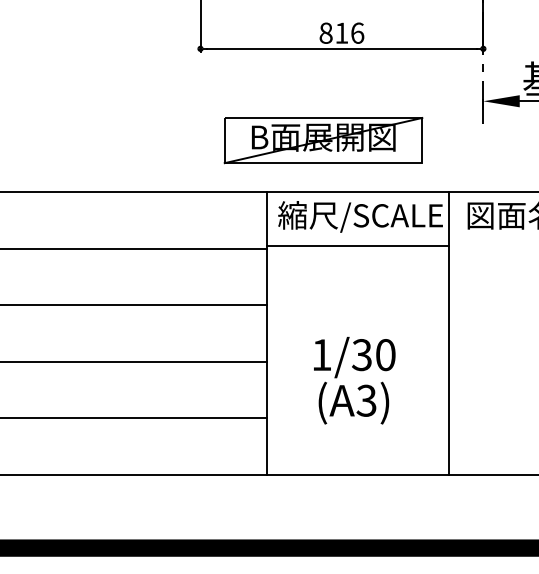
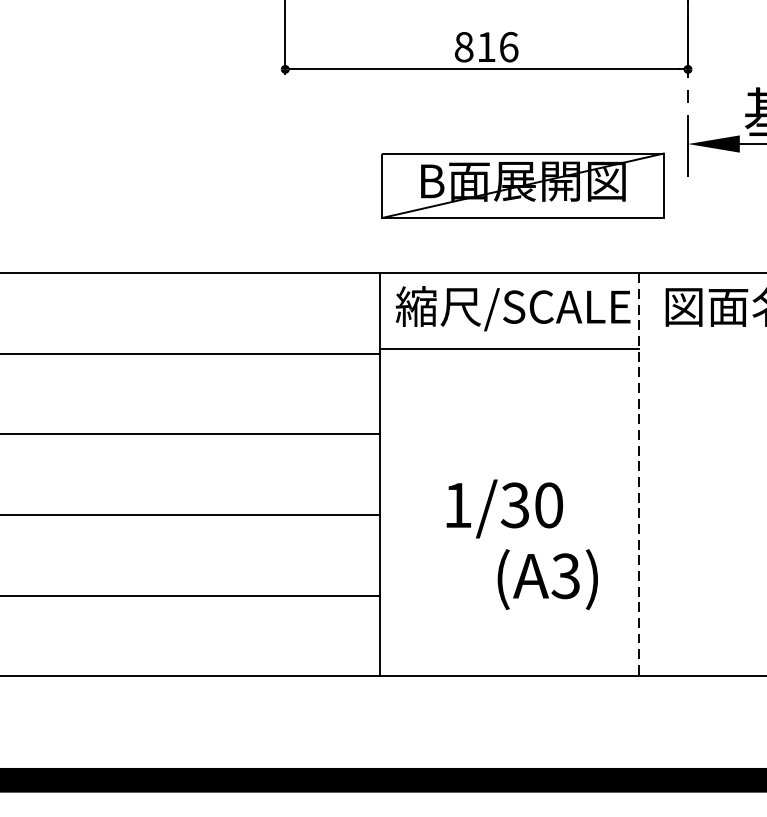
part: (323, 140) -> (523, 185), moved
line: (448, 333) -> (638, 474), solid -> dashed
text: (353, 402) -> (547, 578), moved

